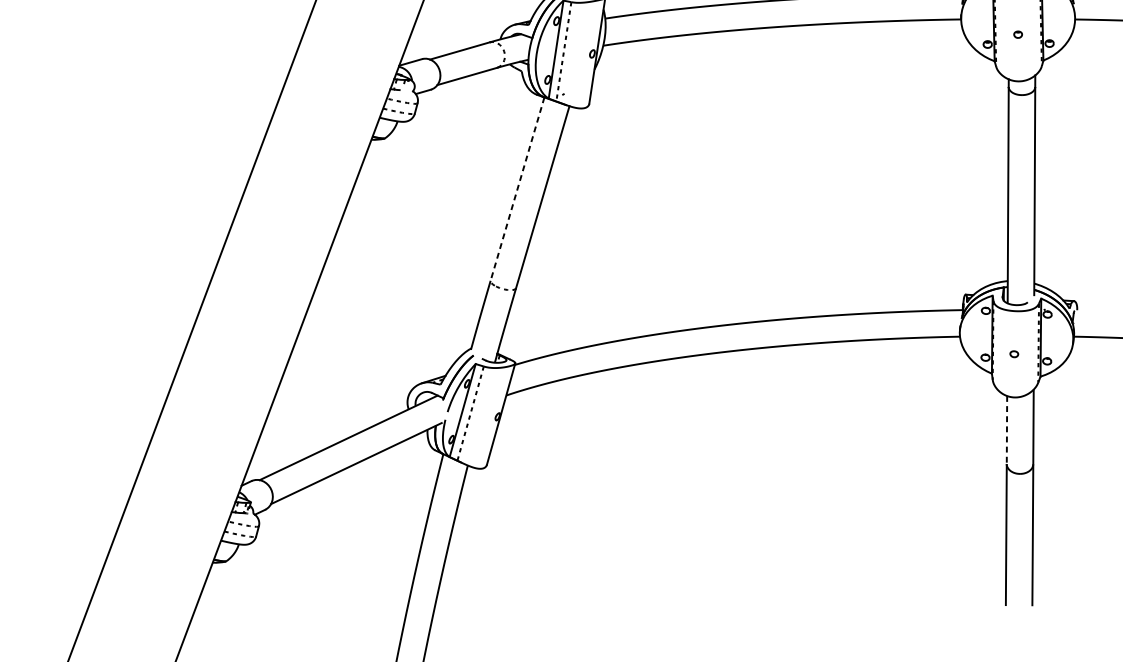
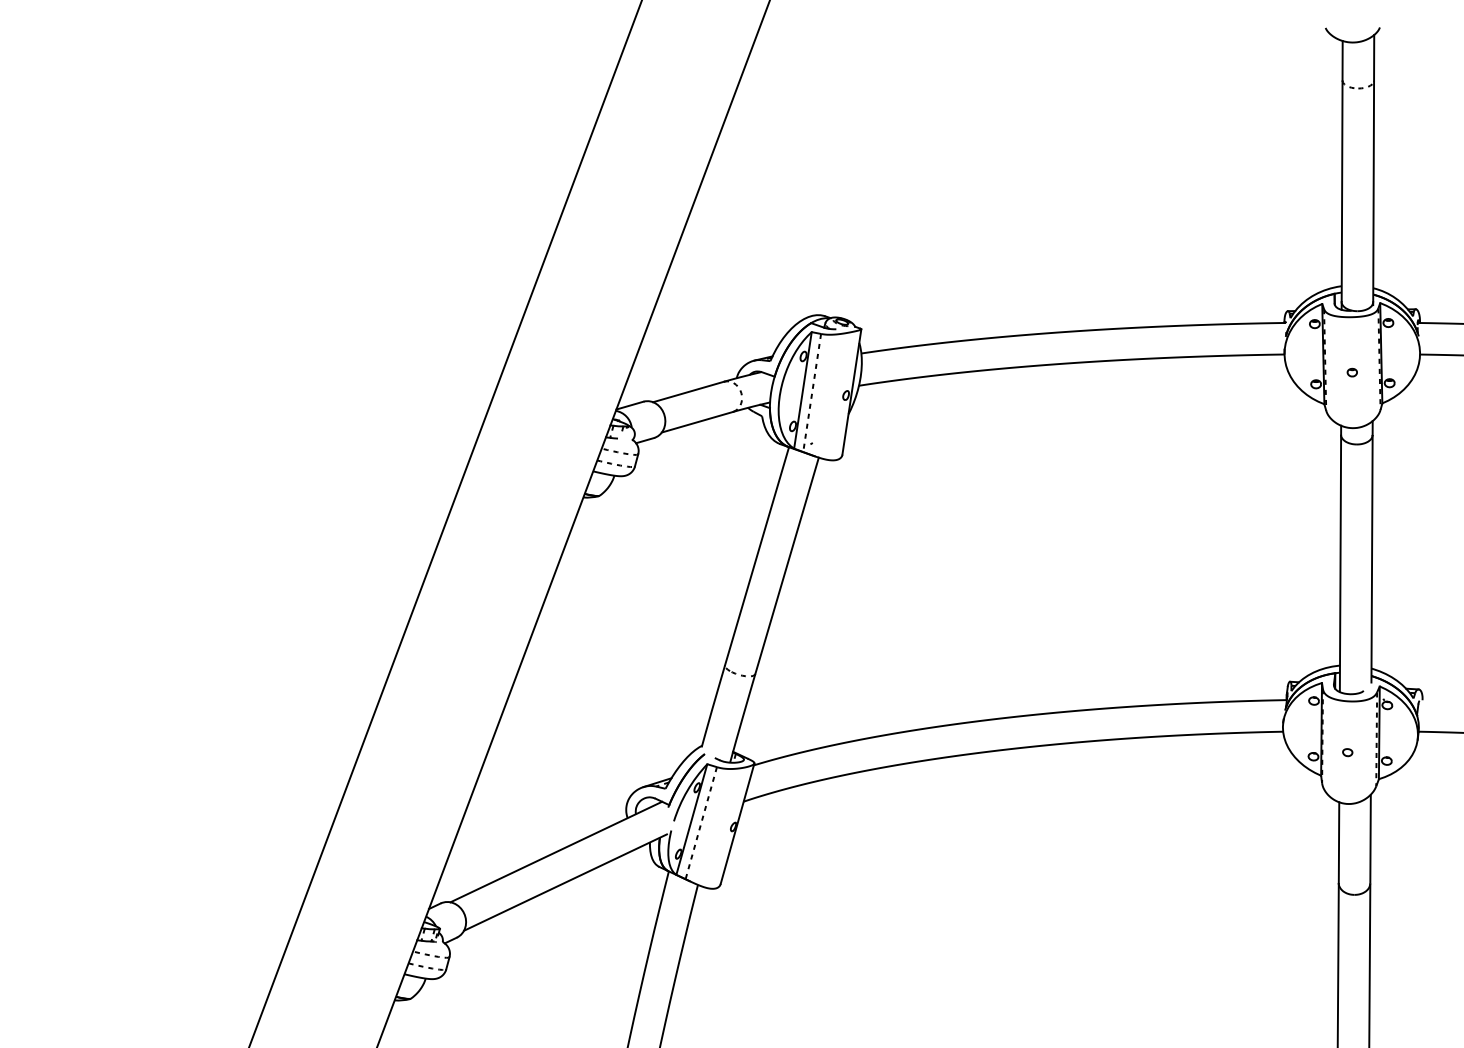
line: (517, 189) -> (757, 556), dashed -> solid
line: (1007, 430) -> (1339, 843), dashed -> solid

